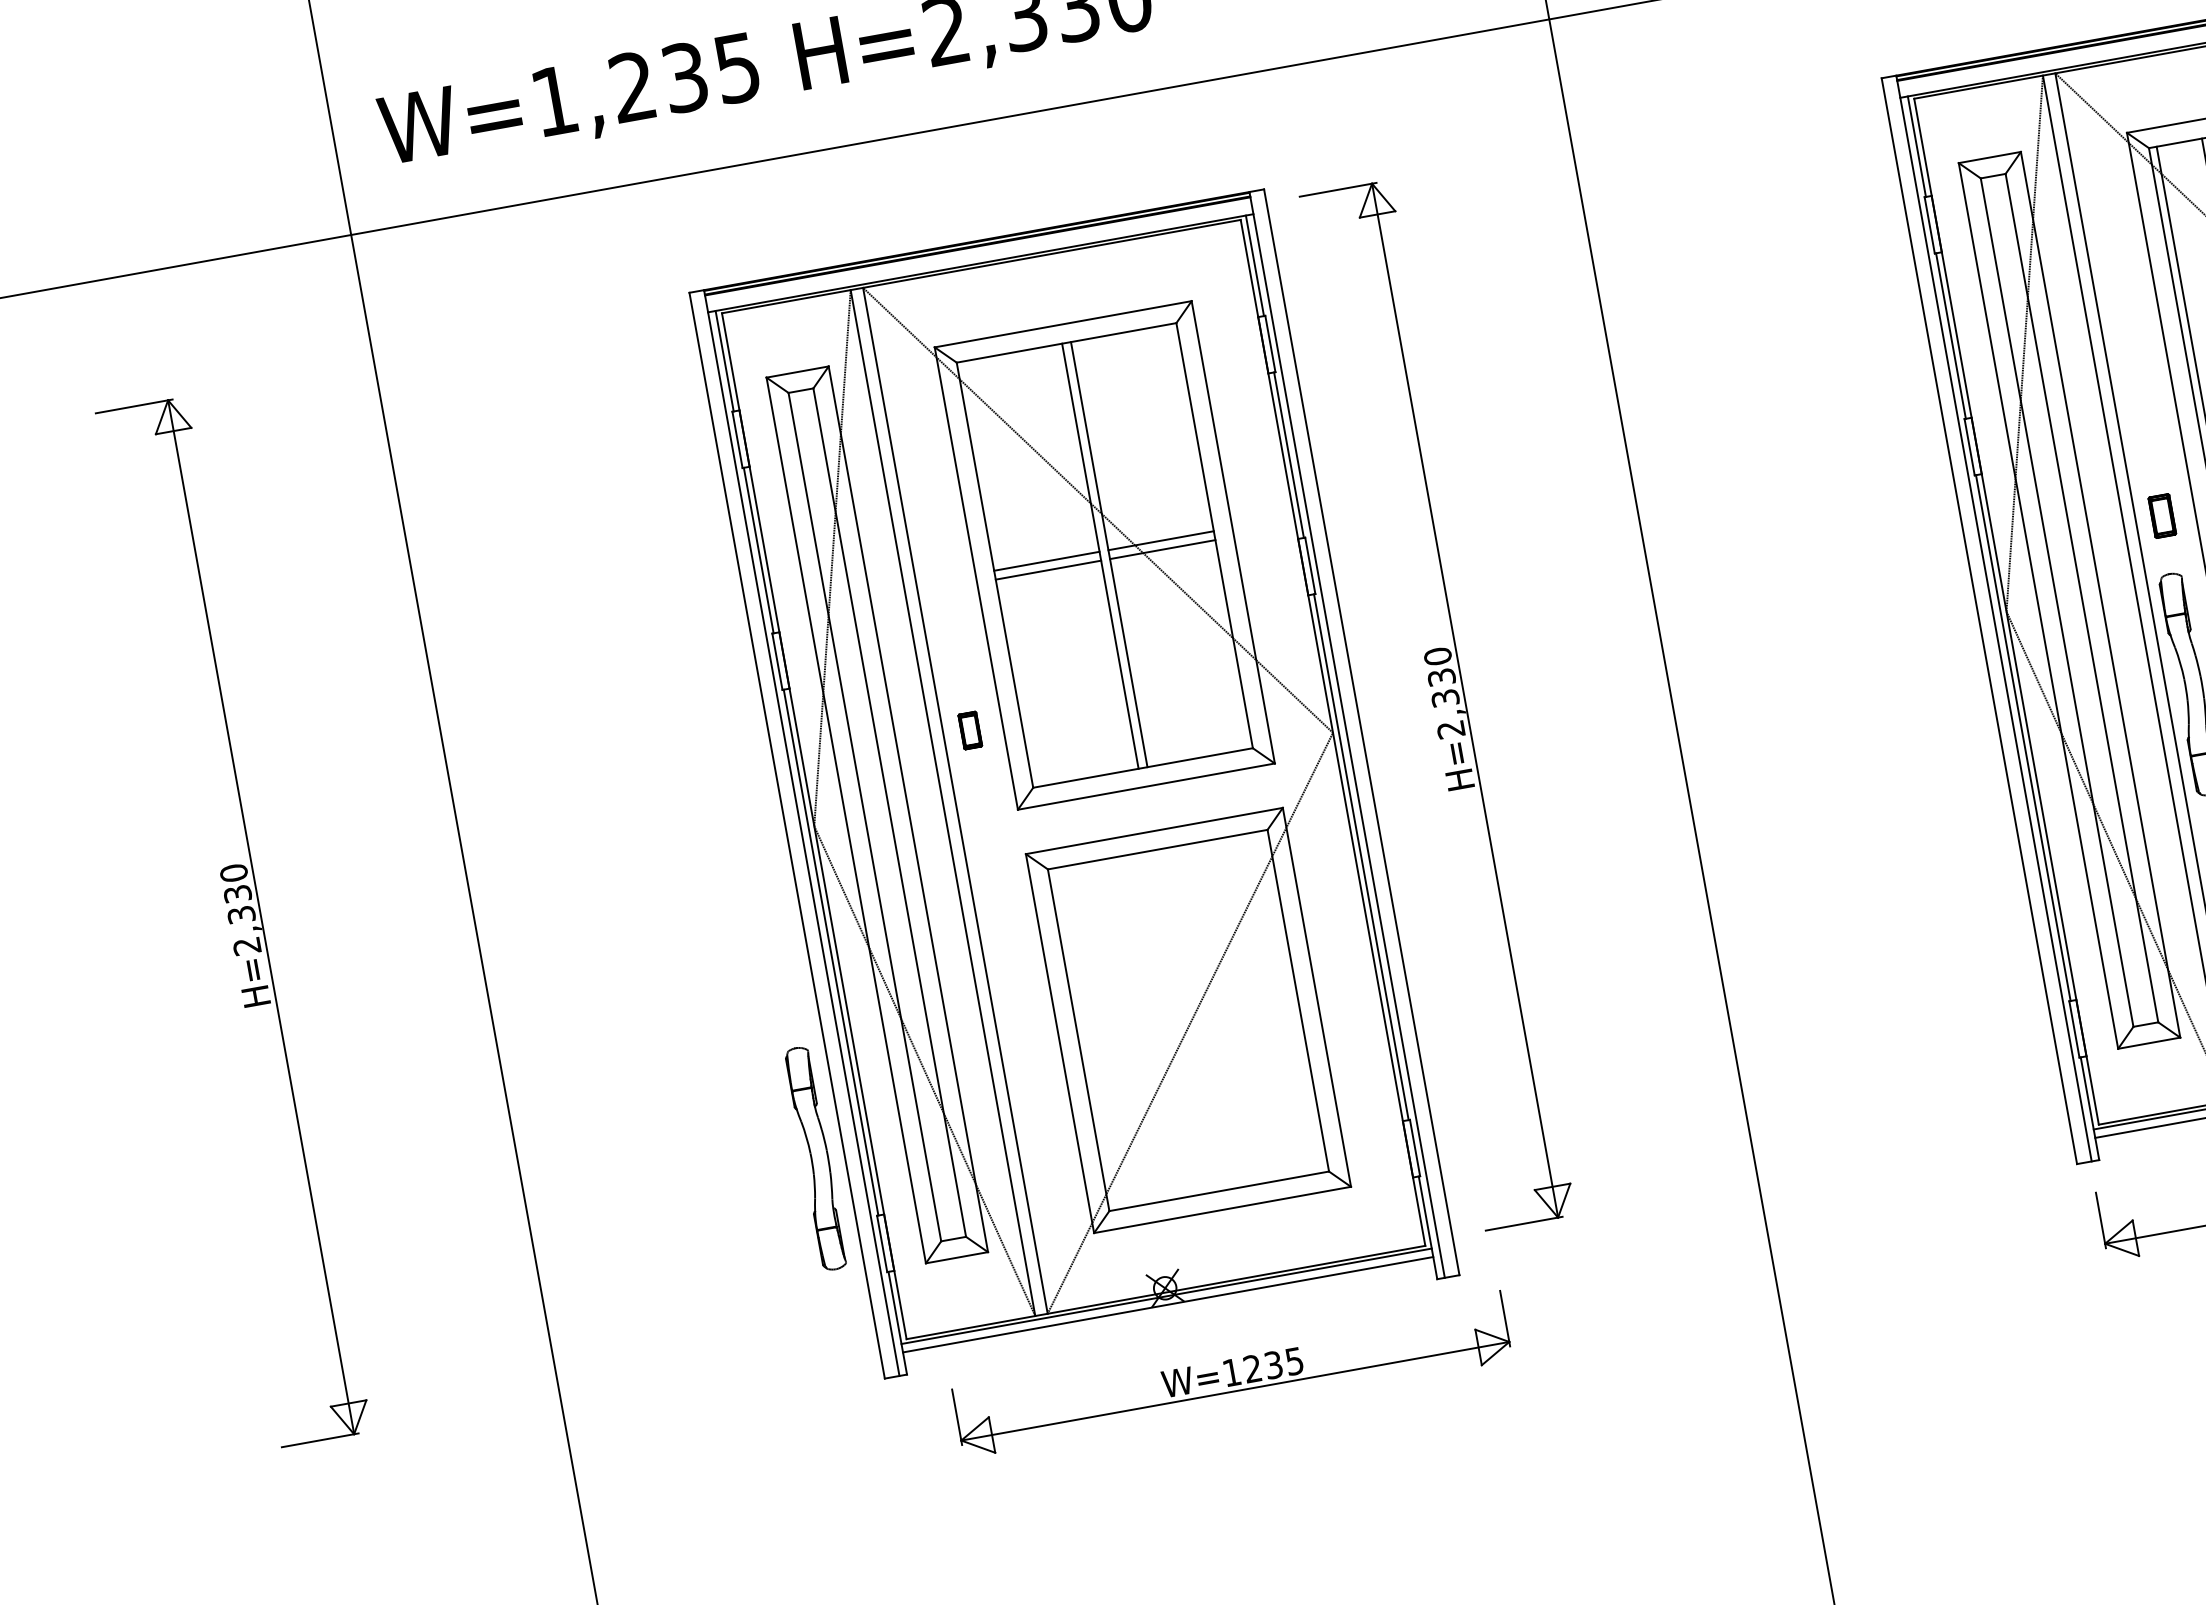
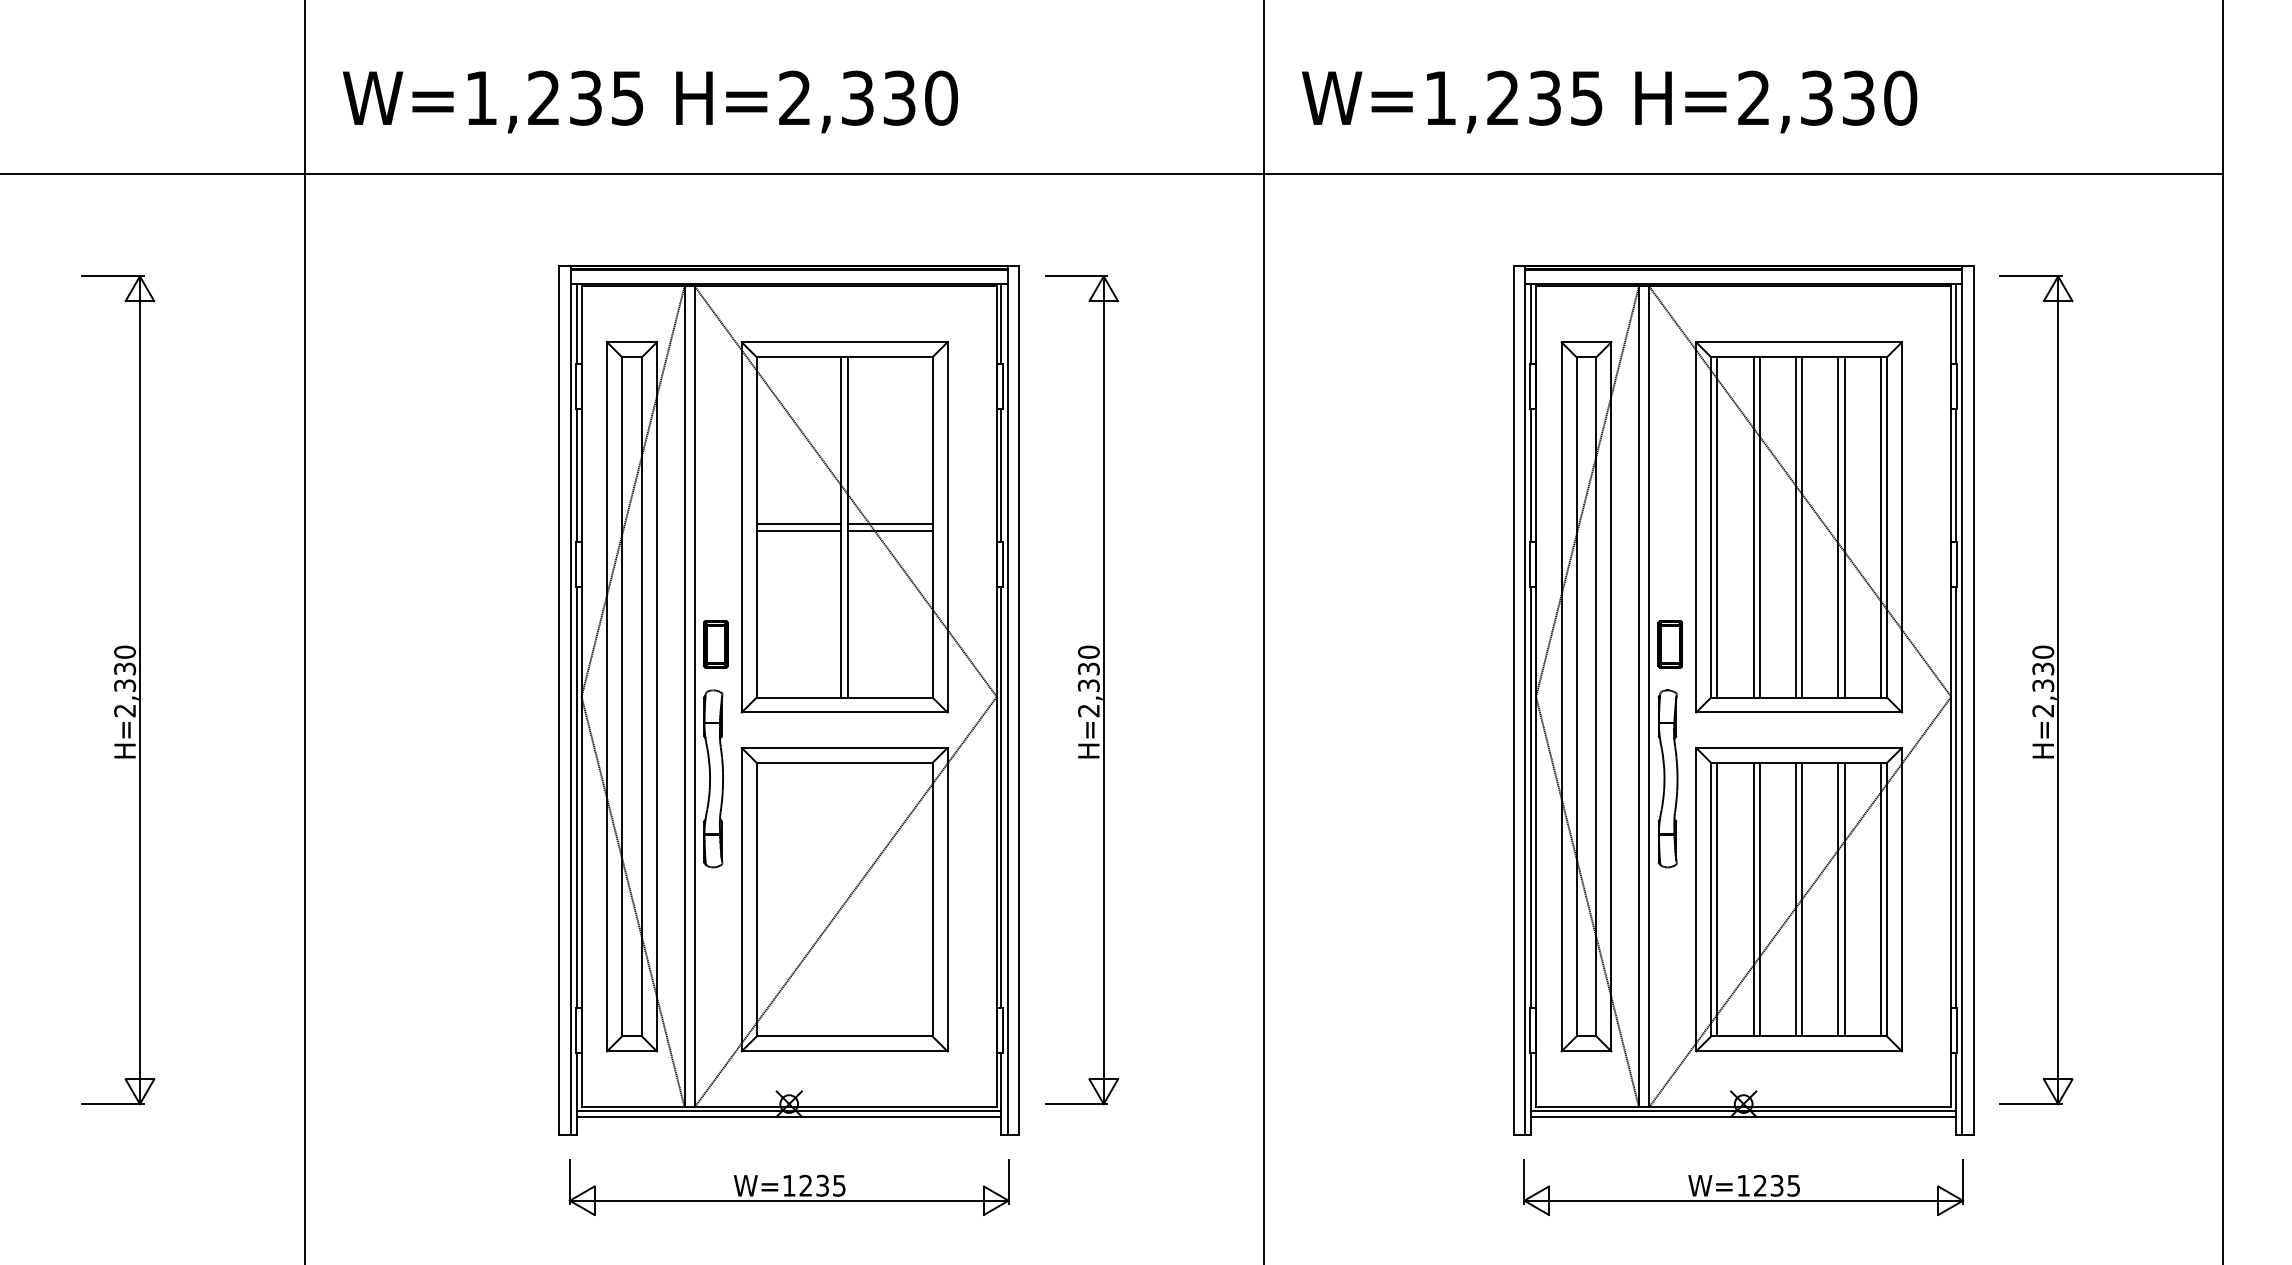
part: (2161, 516) -> (1669, 644), size x1.43
part: (969, 730) -> (715, 644), size x1.67
part: (815, 1158) -> (713, 778), moved
part: (1231, 1374) -> (788, 1187), moved

